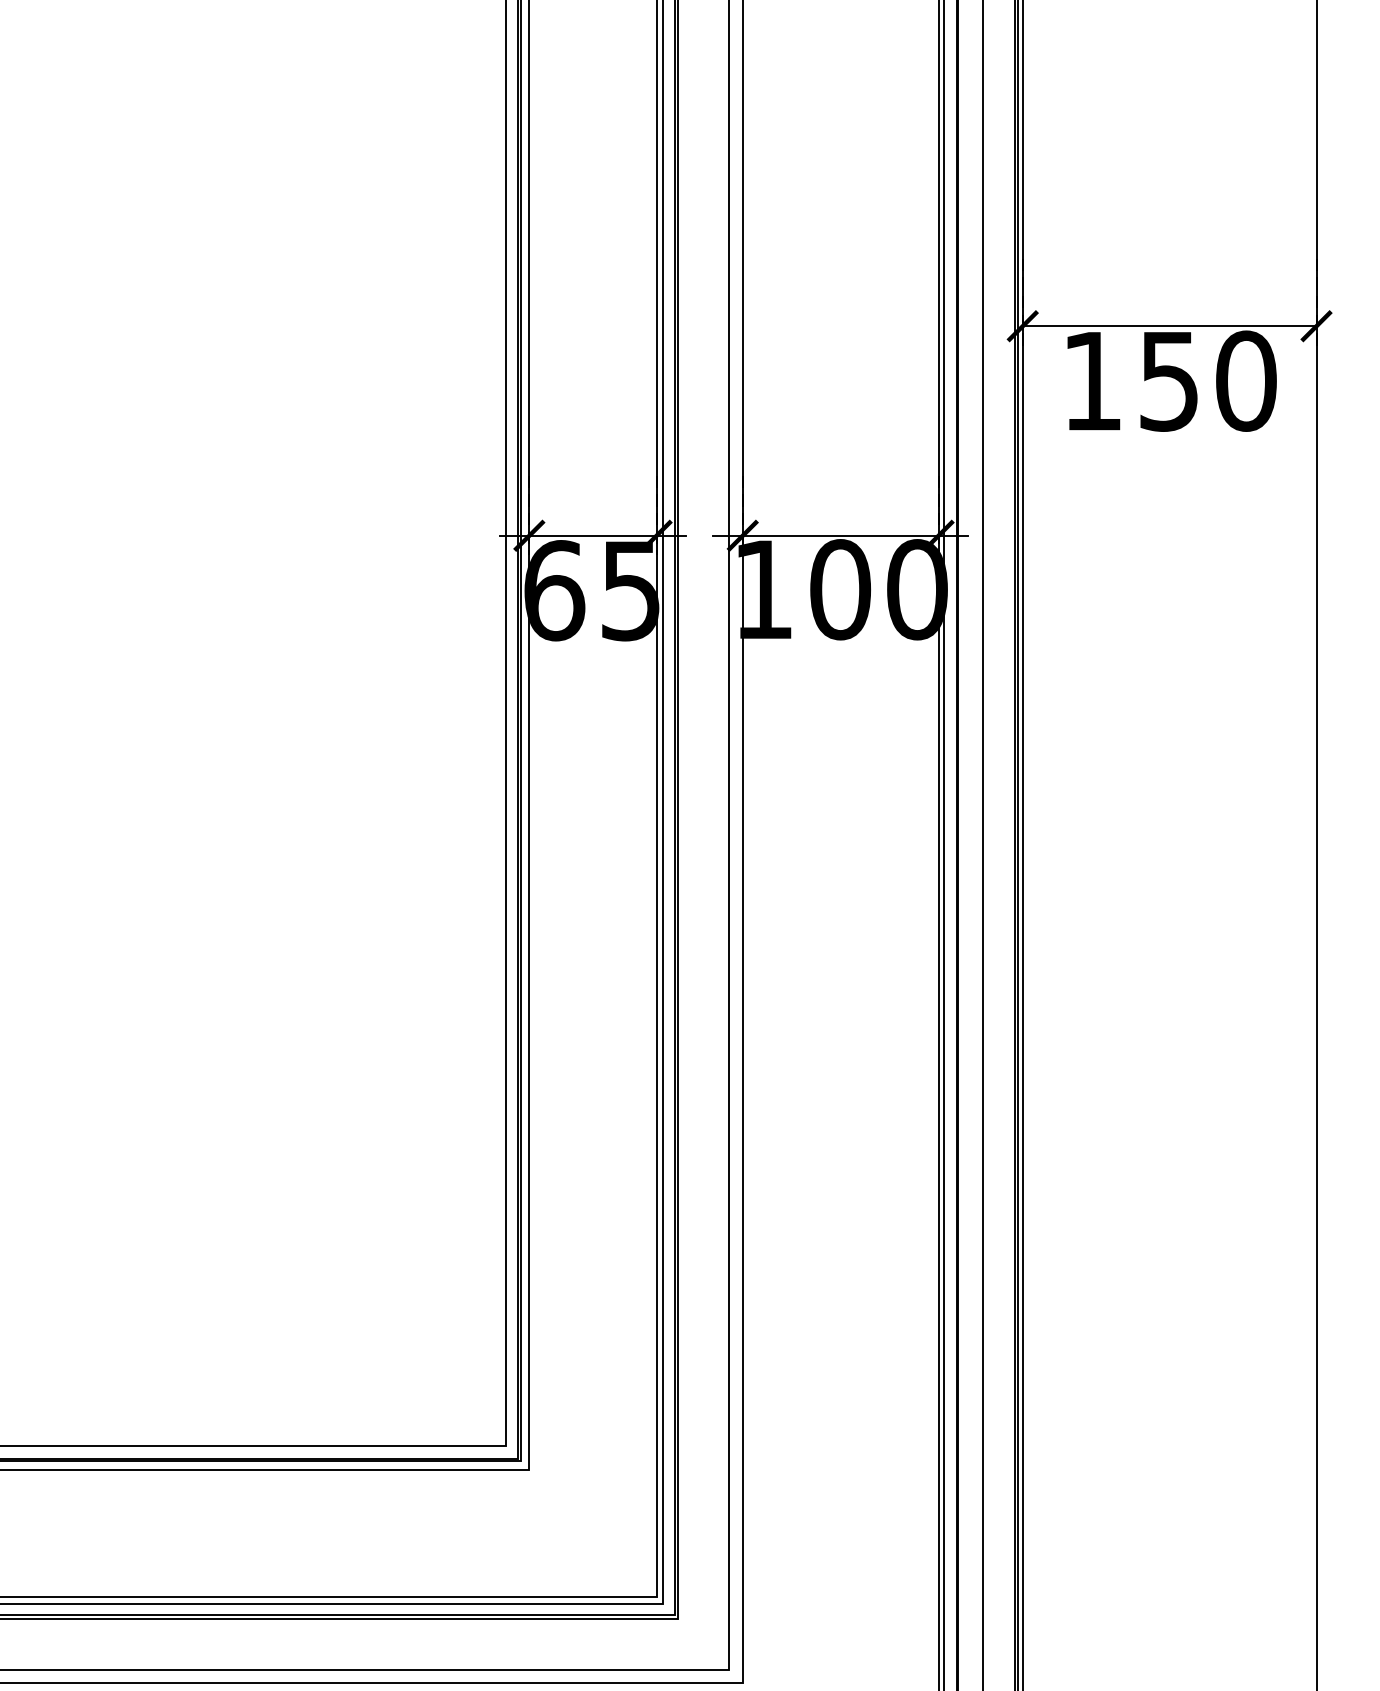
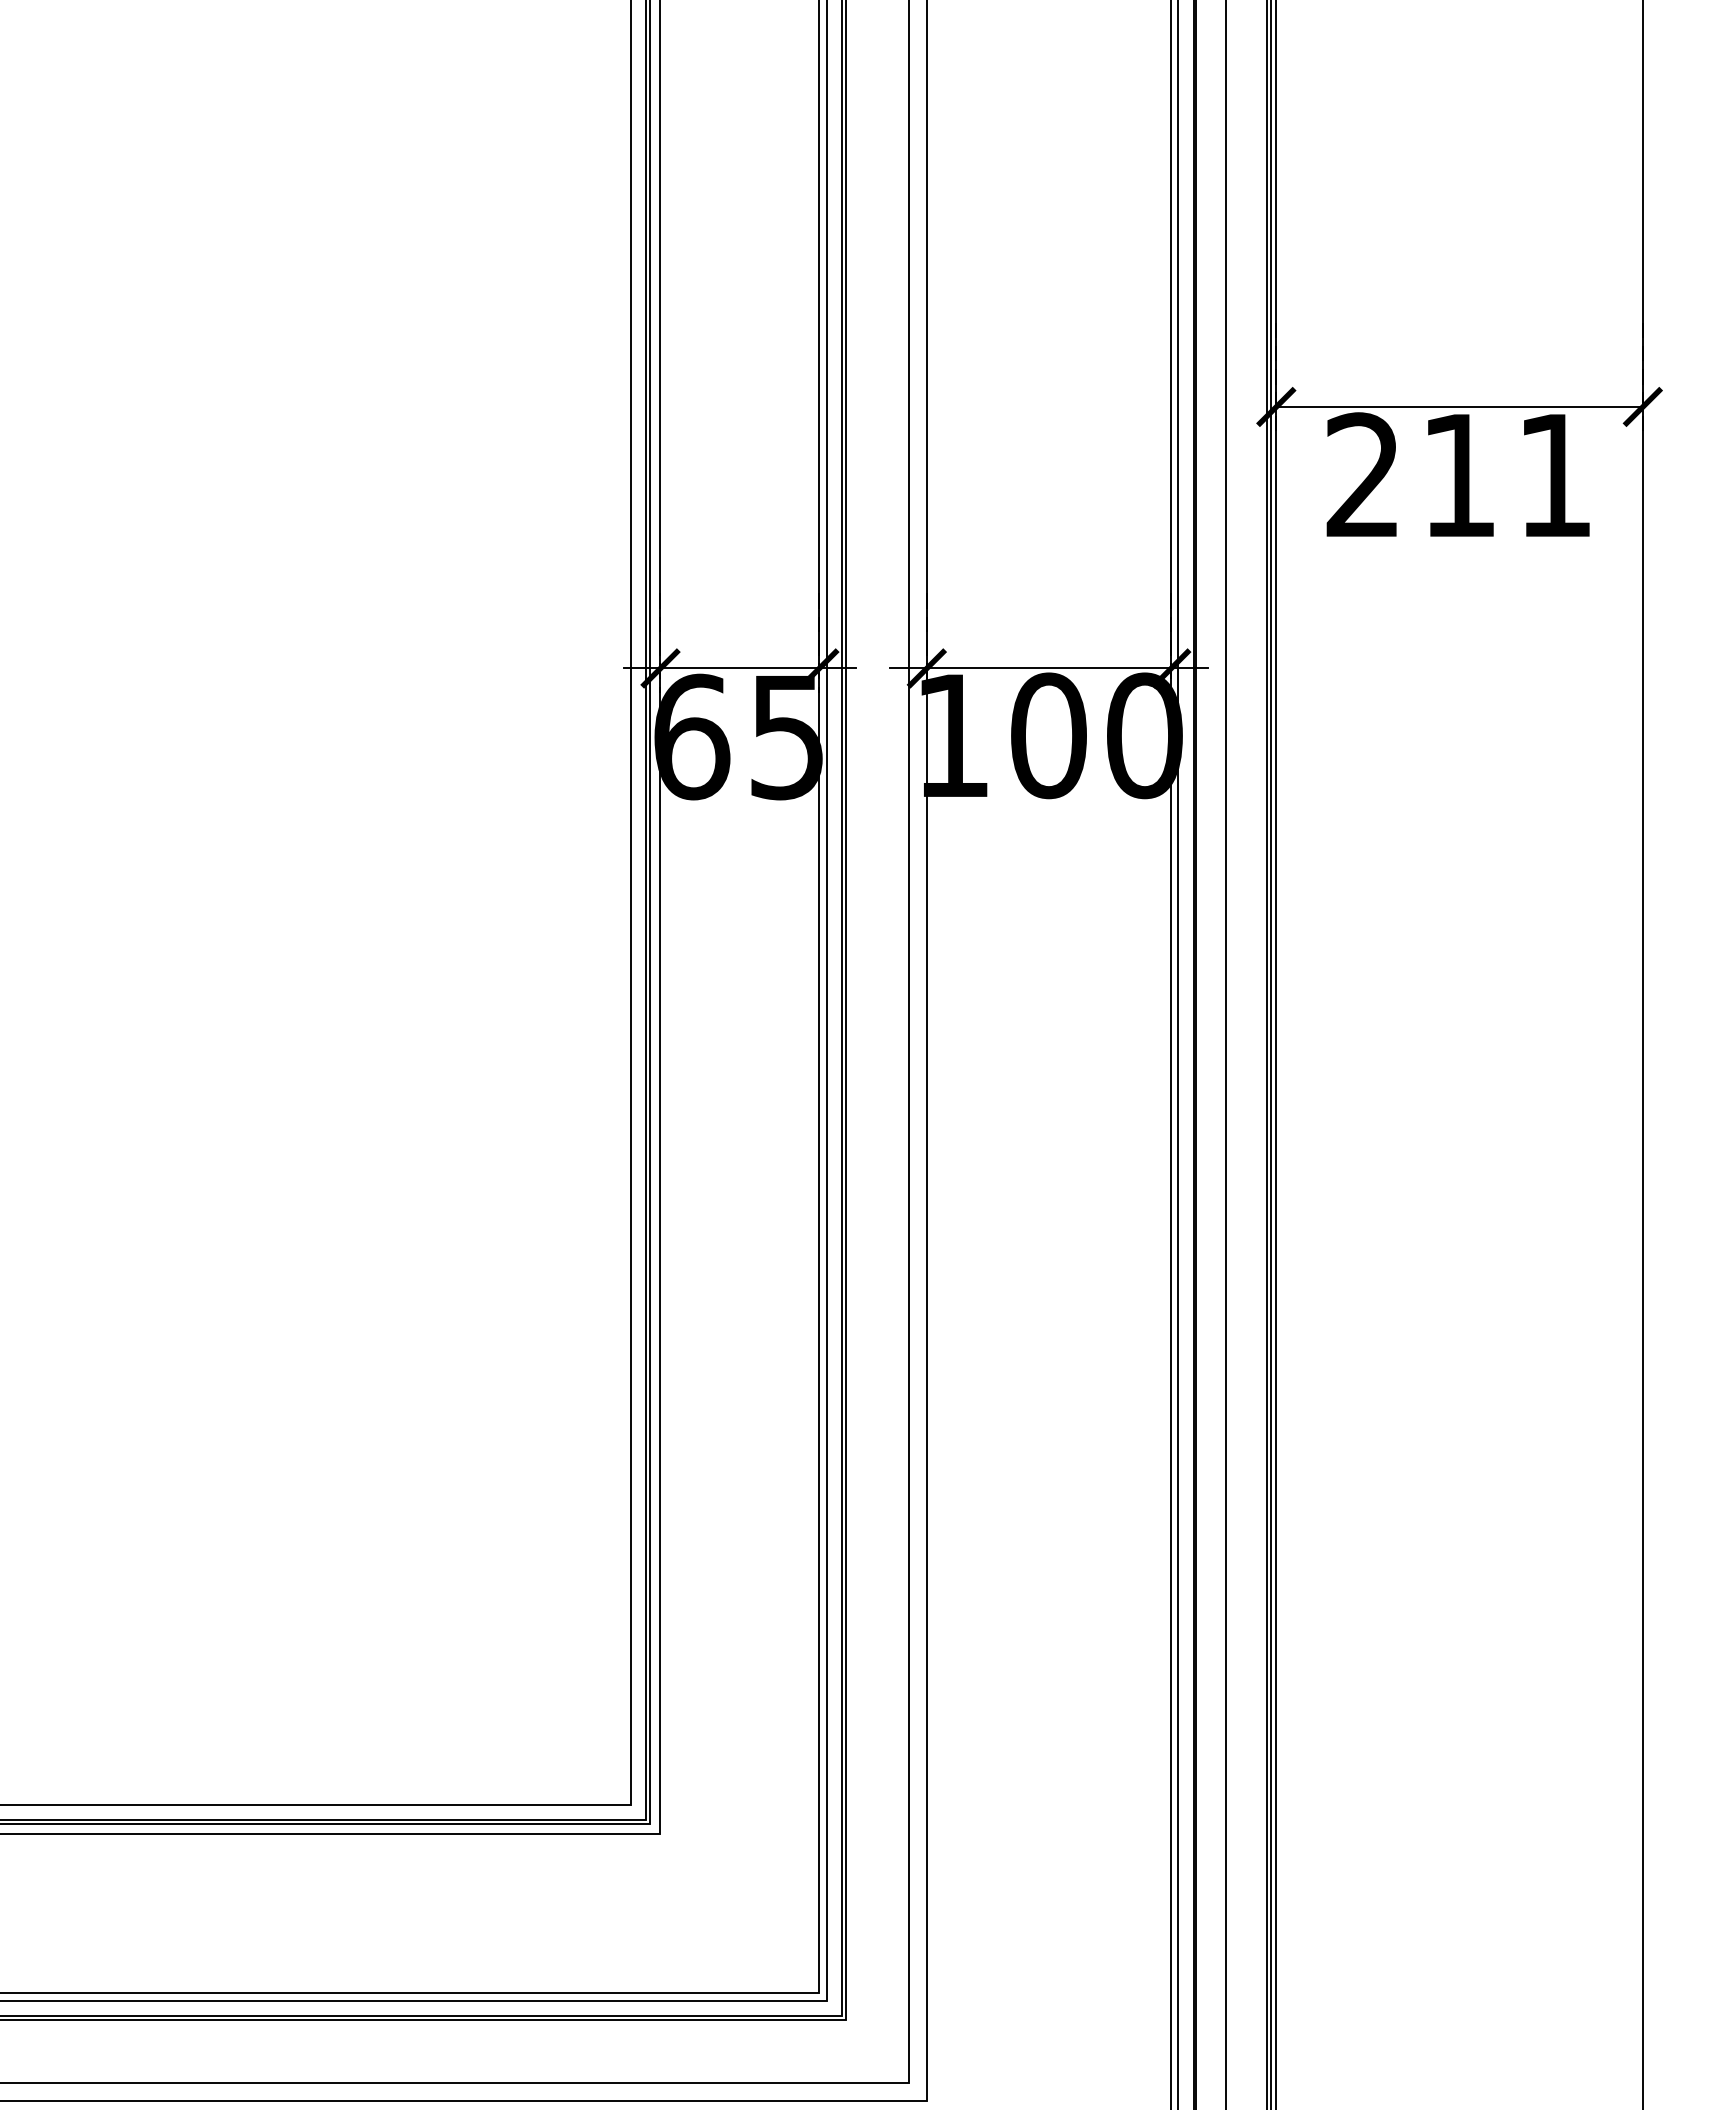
text: (1169, 381) -> (1459, 475), 150 -> 211

